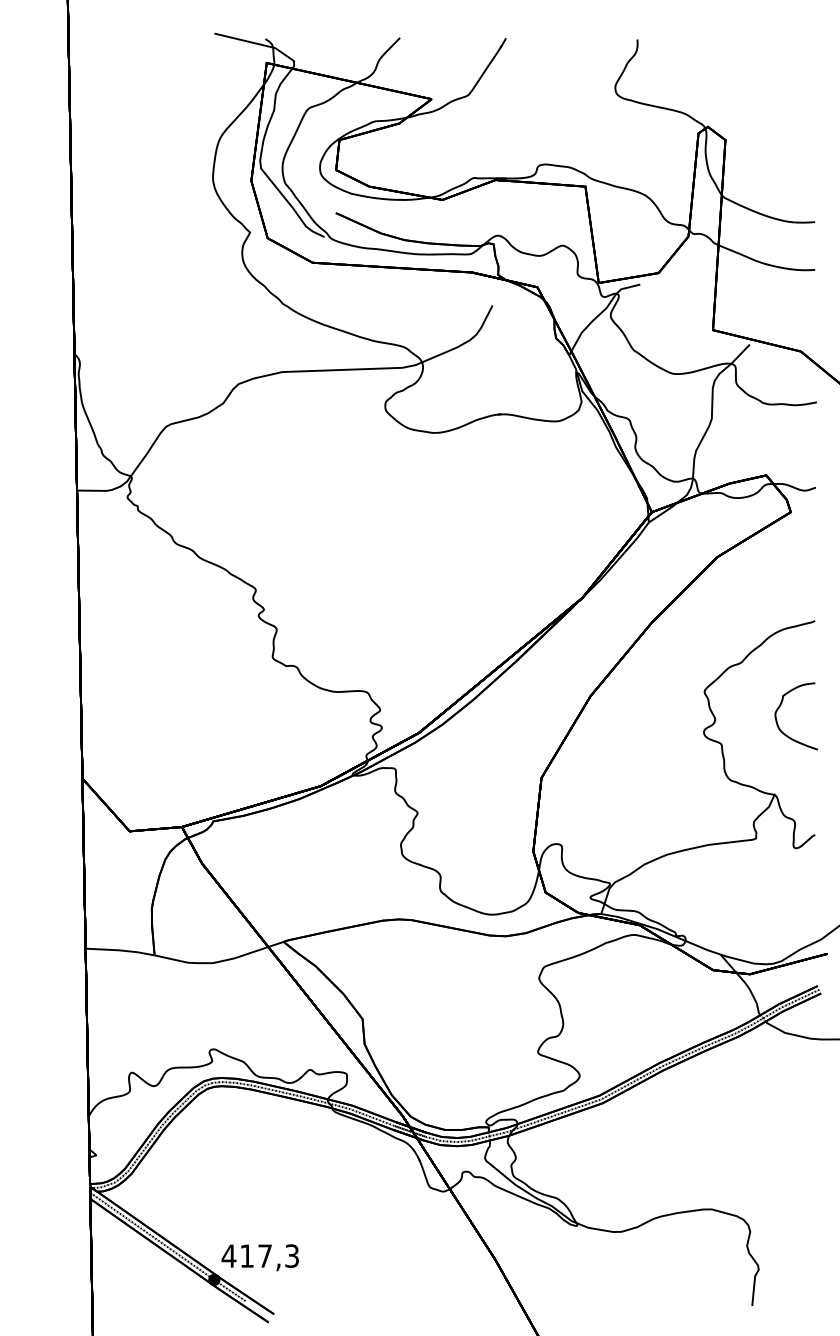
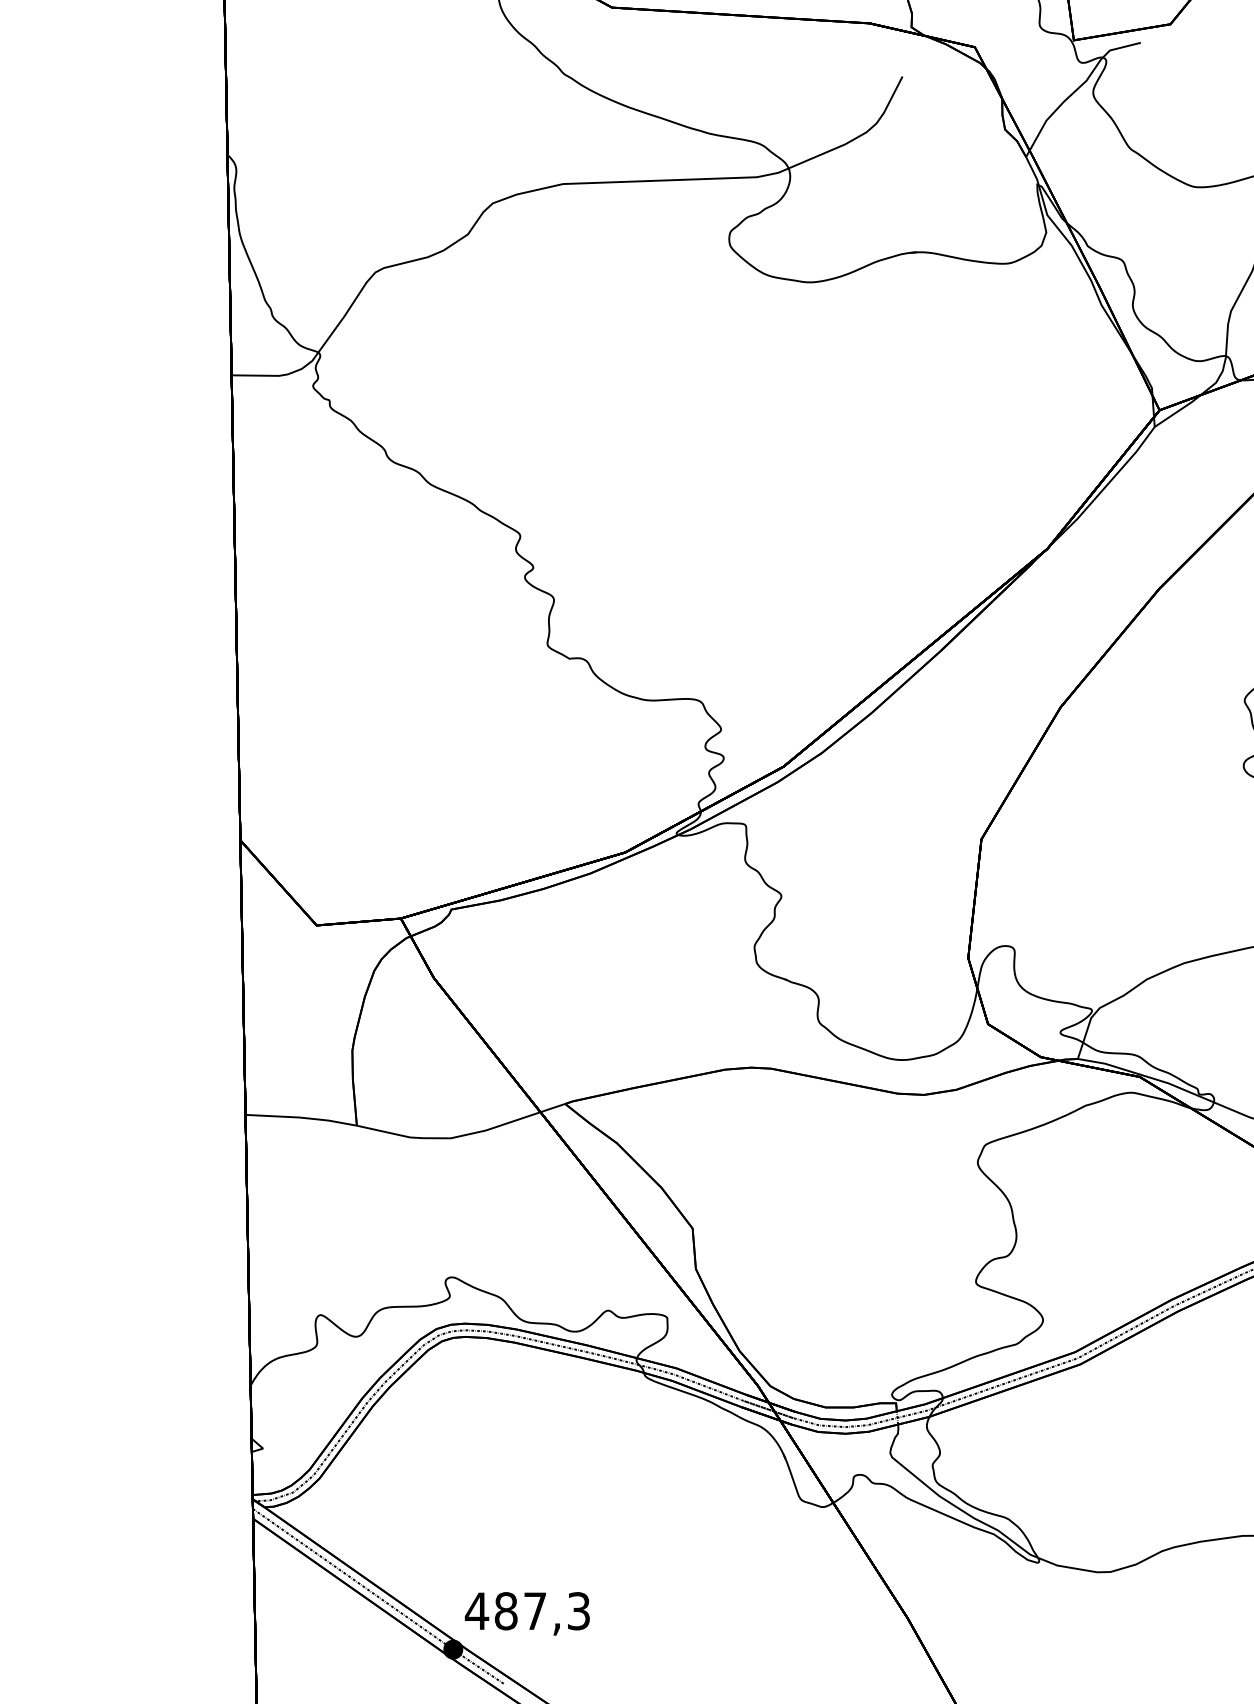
text: (247, 1255) -> (506, 1610), 417,3 -> 487,3

